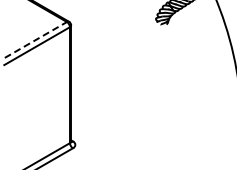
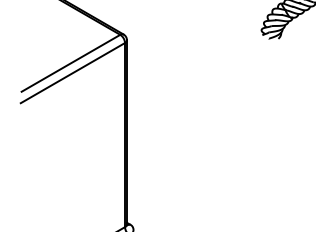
line: (35, 39) -> (70, 62), dashed -> solid

